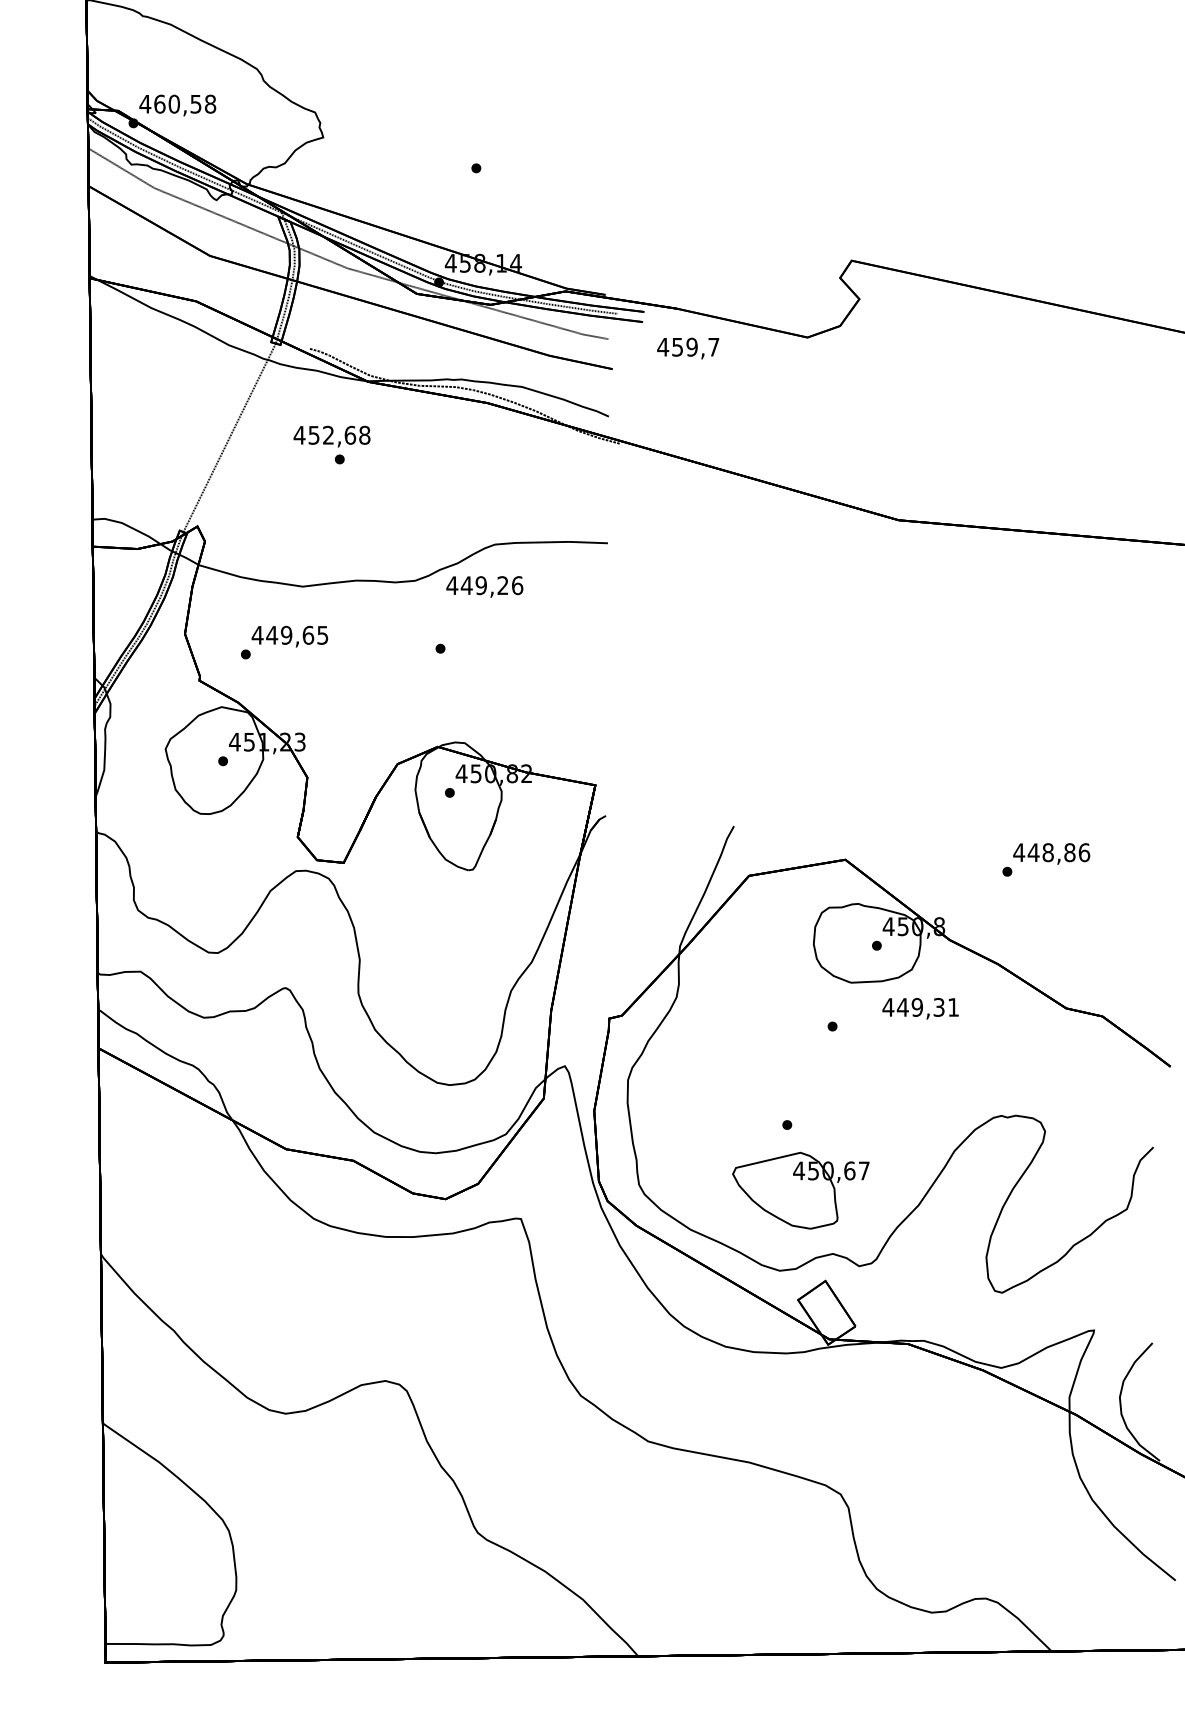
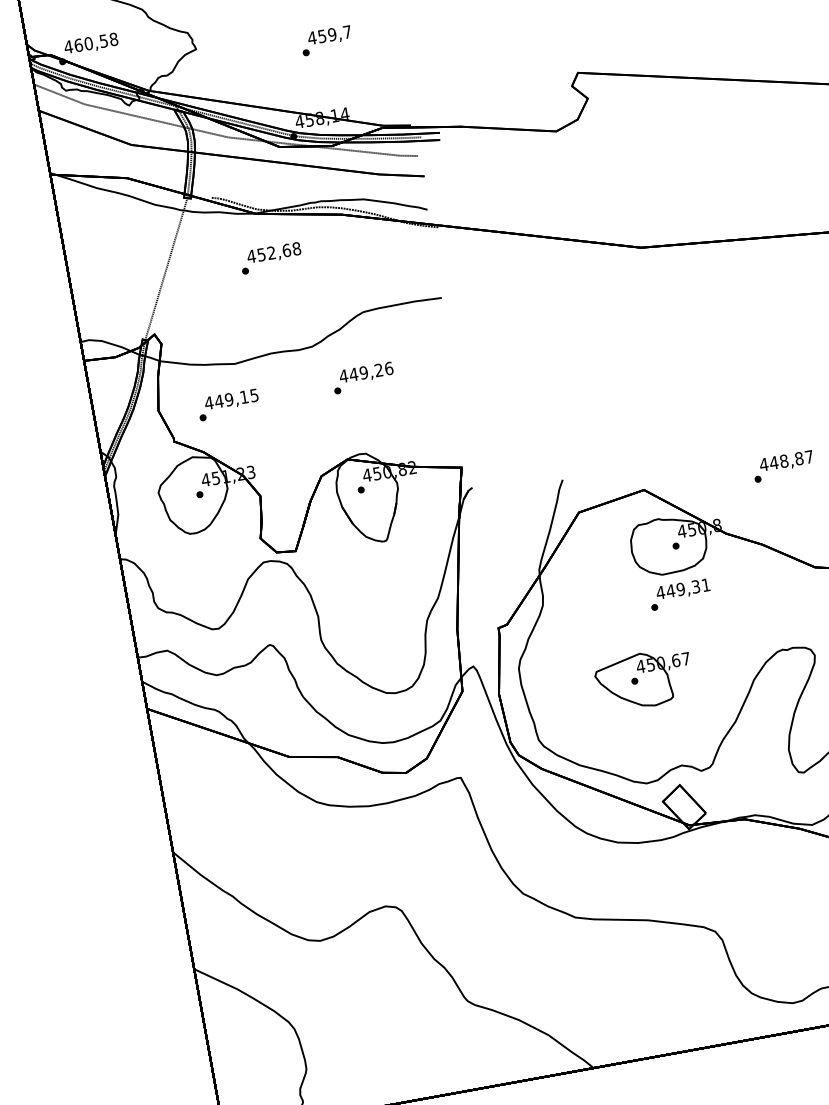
text: (688, 348) -> (329, 36), moved
text: (331, 436) -> (273, 253), moved
text: (484, 586) -> (366, 373), moved
text: (308, 634) -> (244, 396), 449,65 -> 449,15
text: (1084, 852) -> (809, 456), 448,86 -> 448,87
text: (920, 1008) -> (683, 589), moved
part: (800, 1190) -> (644, 680), moved

